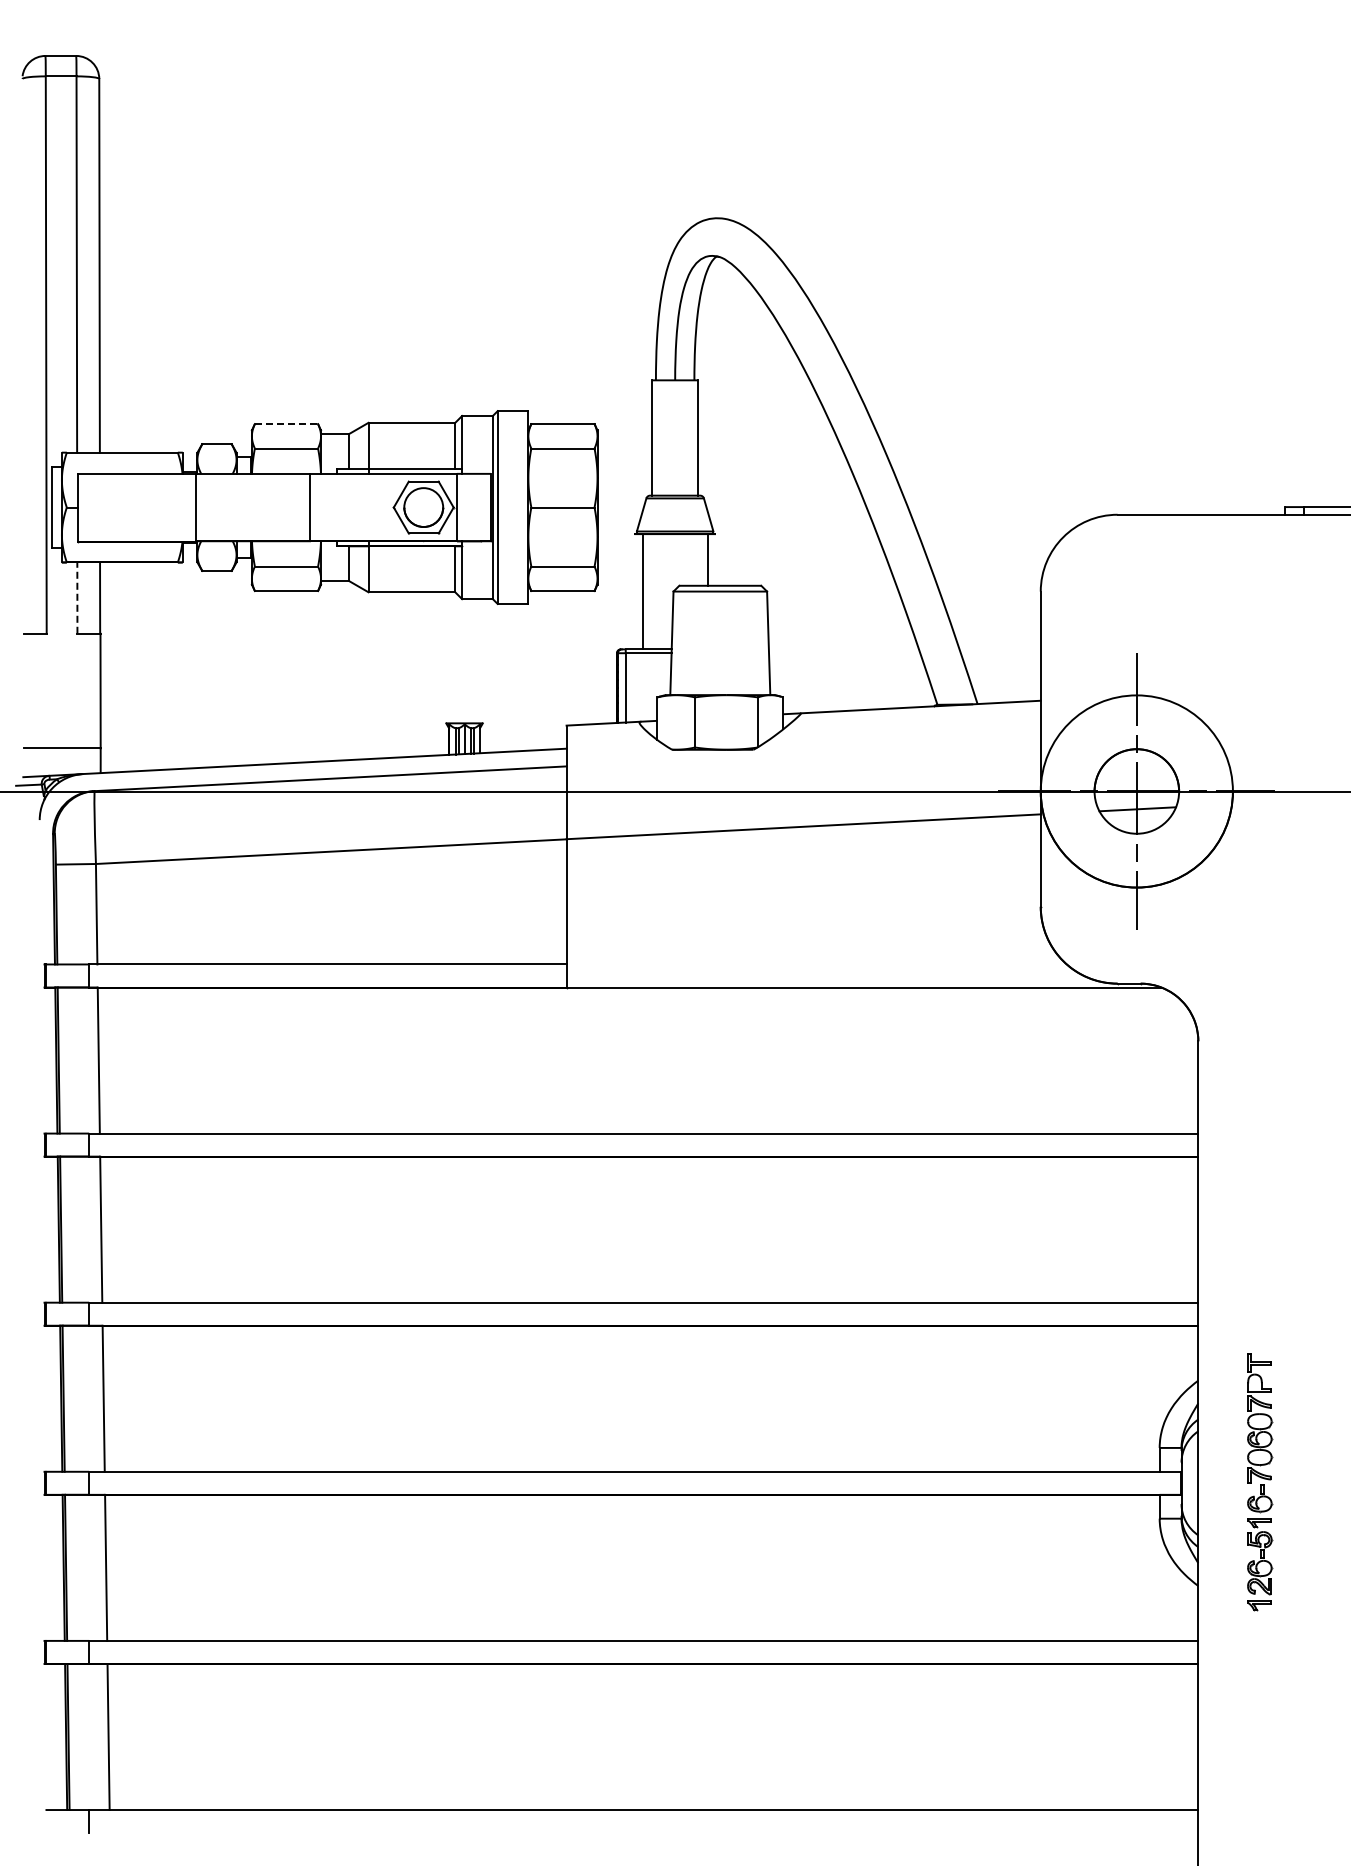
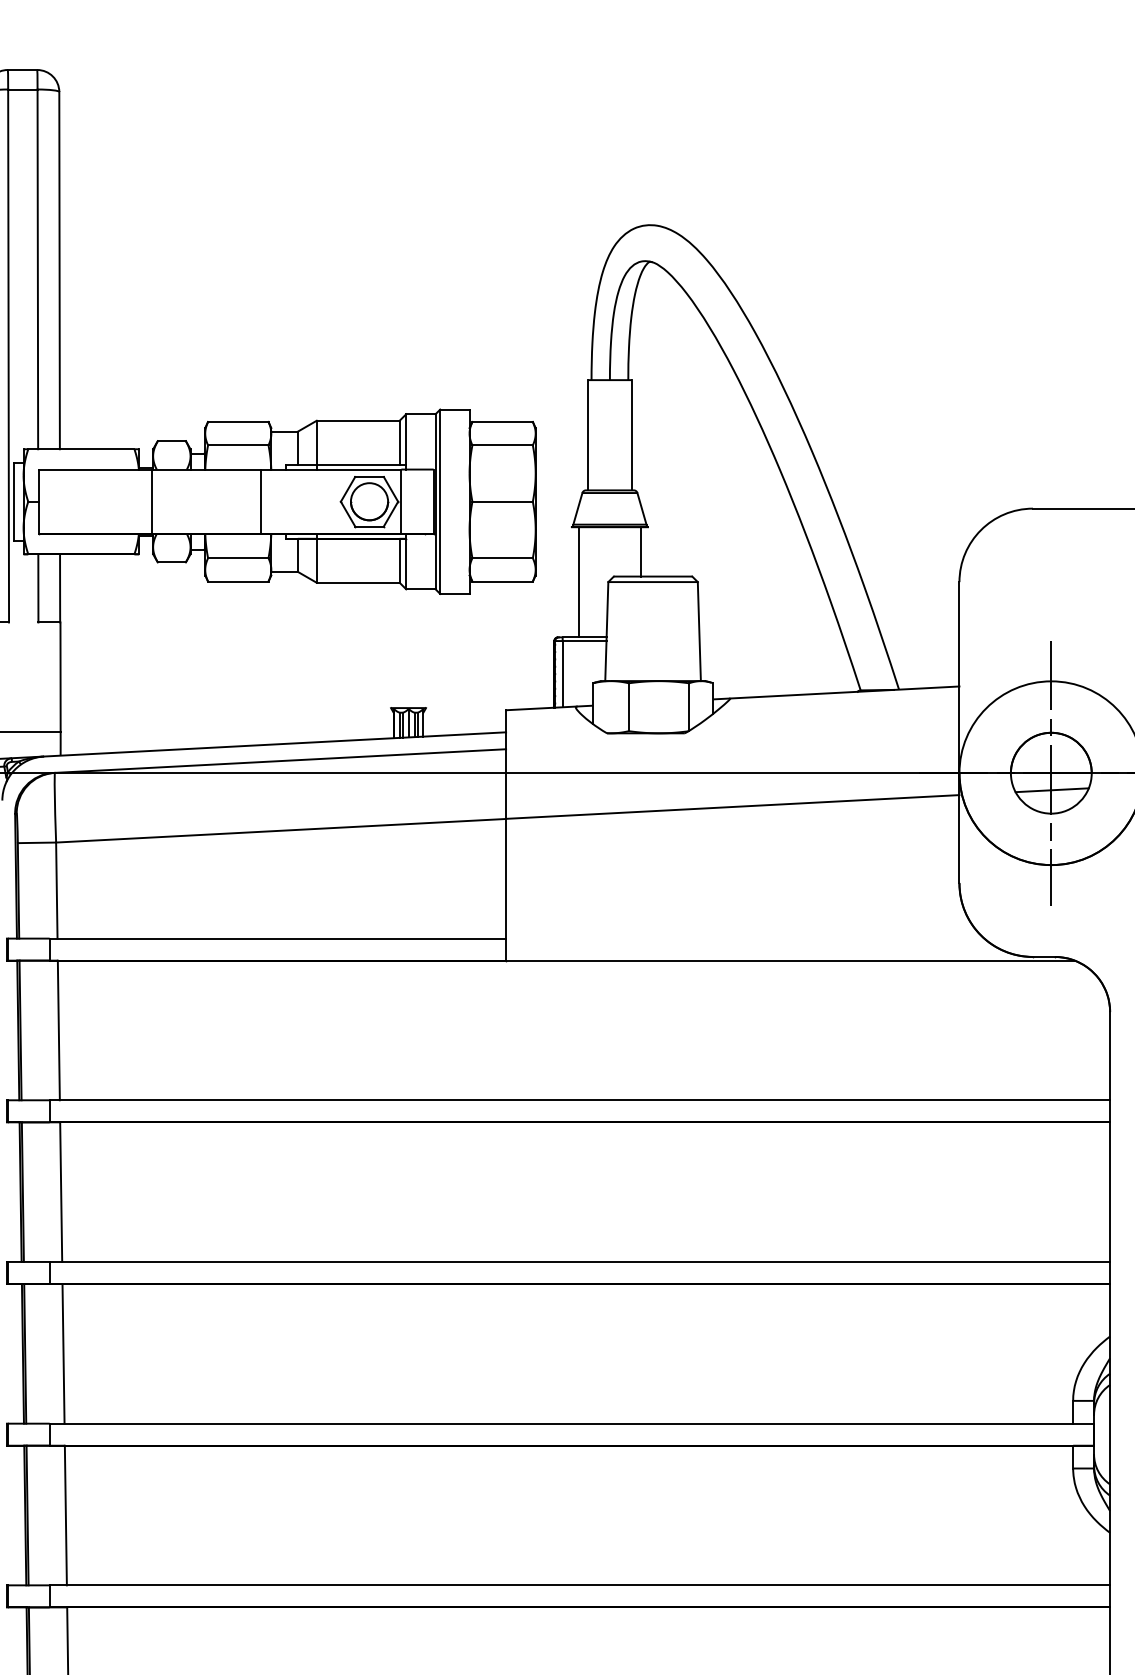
line: (286, 424) -> (238, 422), dashed -> solid
line: (77, 598) -> (38, 588), dashed -> solid

